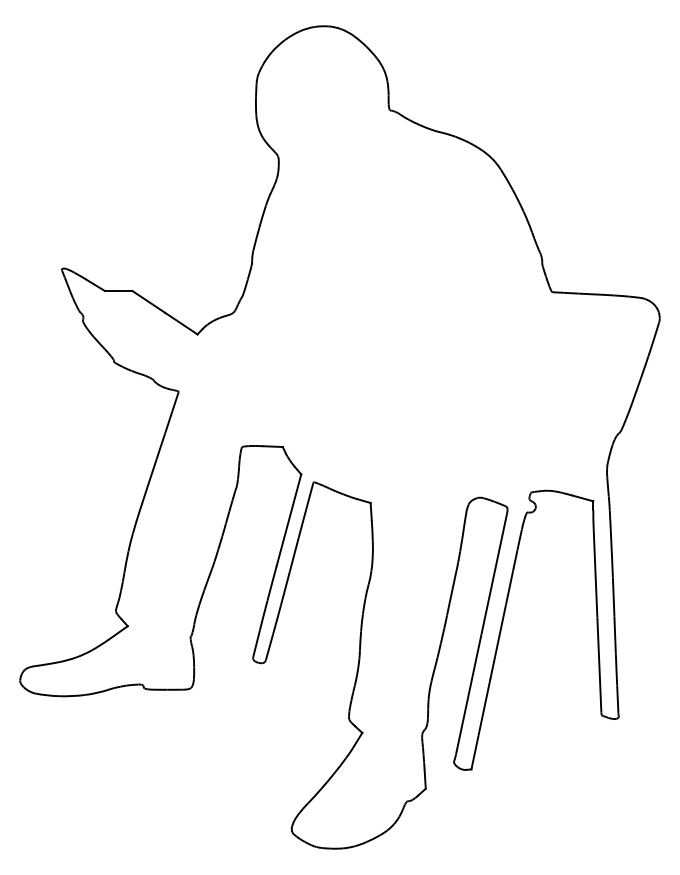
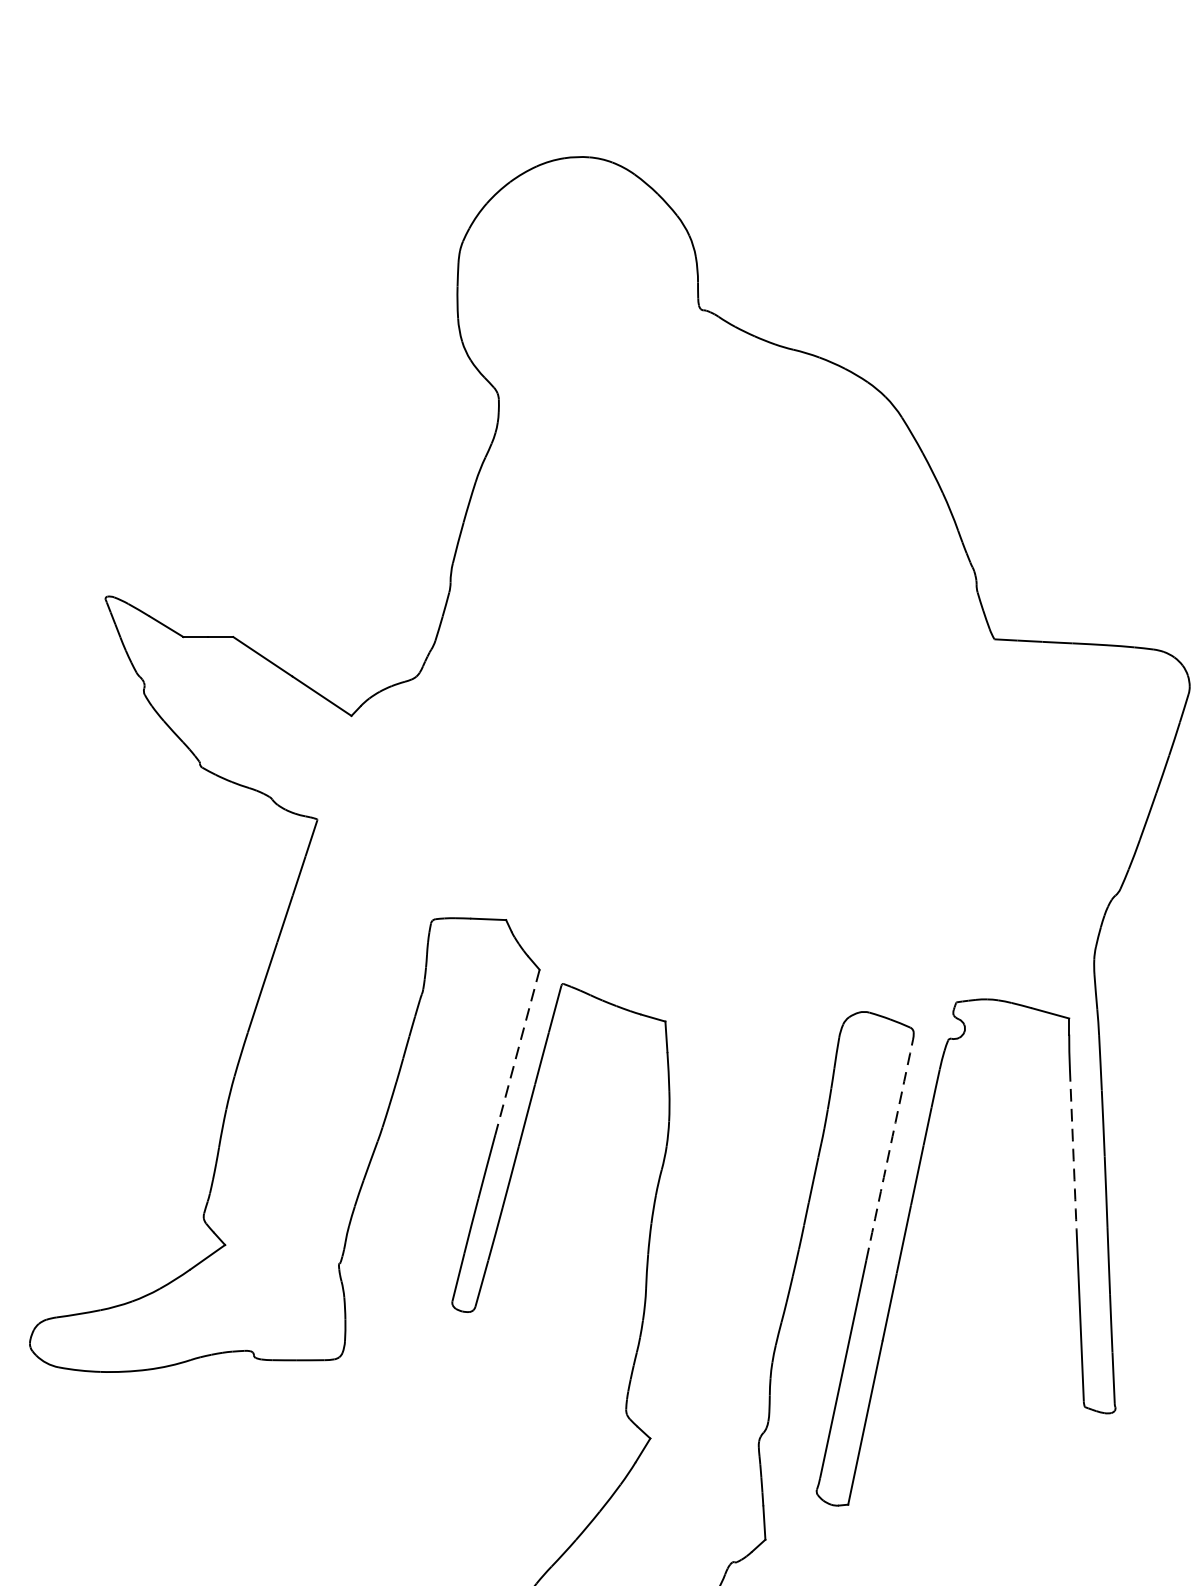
line: (288, 520) -> (516, 1053), solid -> dashed
arc: (494, 573) -> (890, 1149), solid -> dashed
arc: (595, 573) -> (1073, 1149), solid -> dashed

